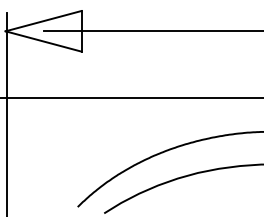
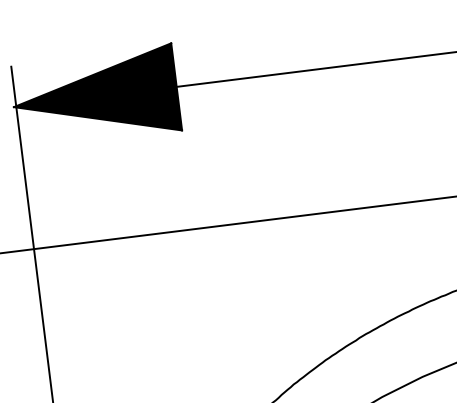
fill: (43, 31) -> (95, 97), added

